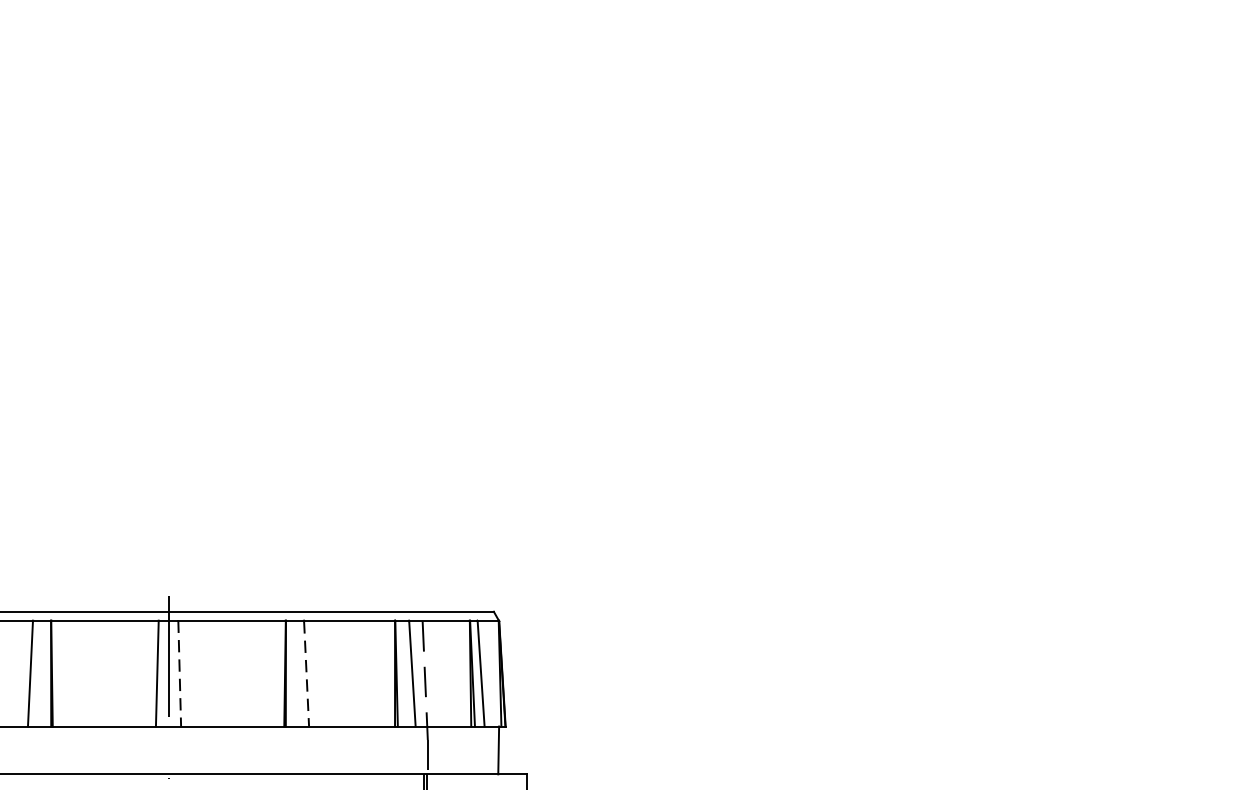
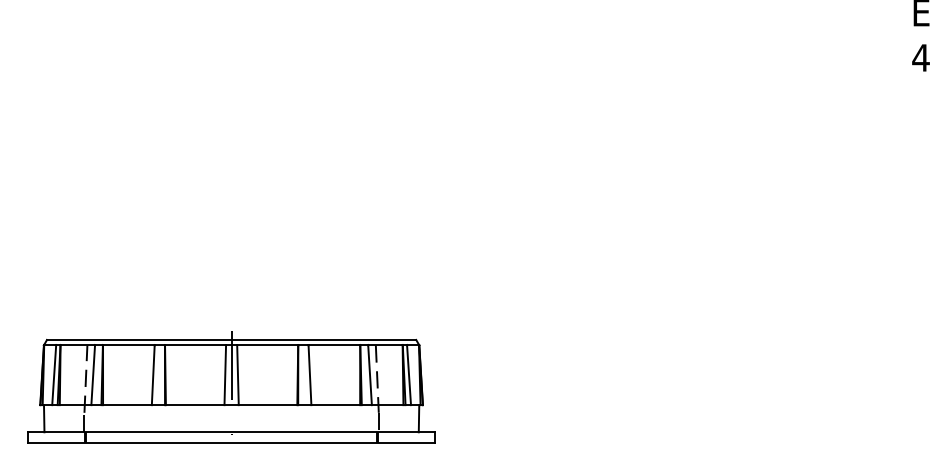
line: (178, 674) -> (237, 375), dashed -> solid
line: (305, 674) -> (309, 375), dashed -> solid

